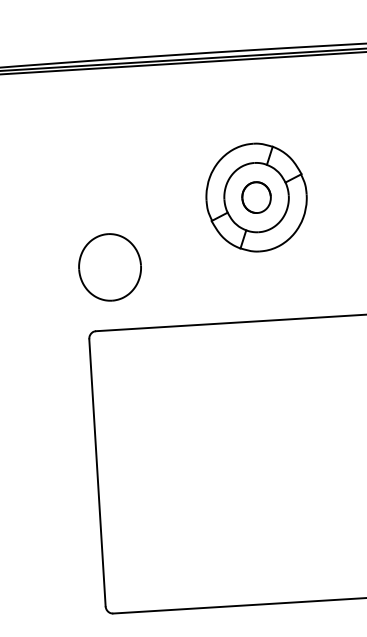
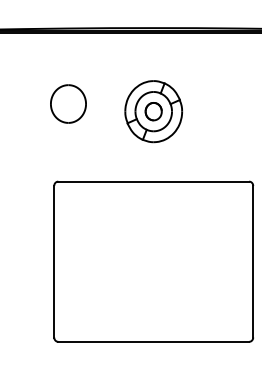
part: (110, 266) -> (68, 103), moved

